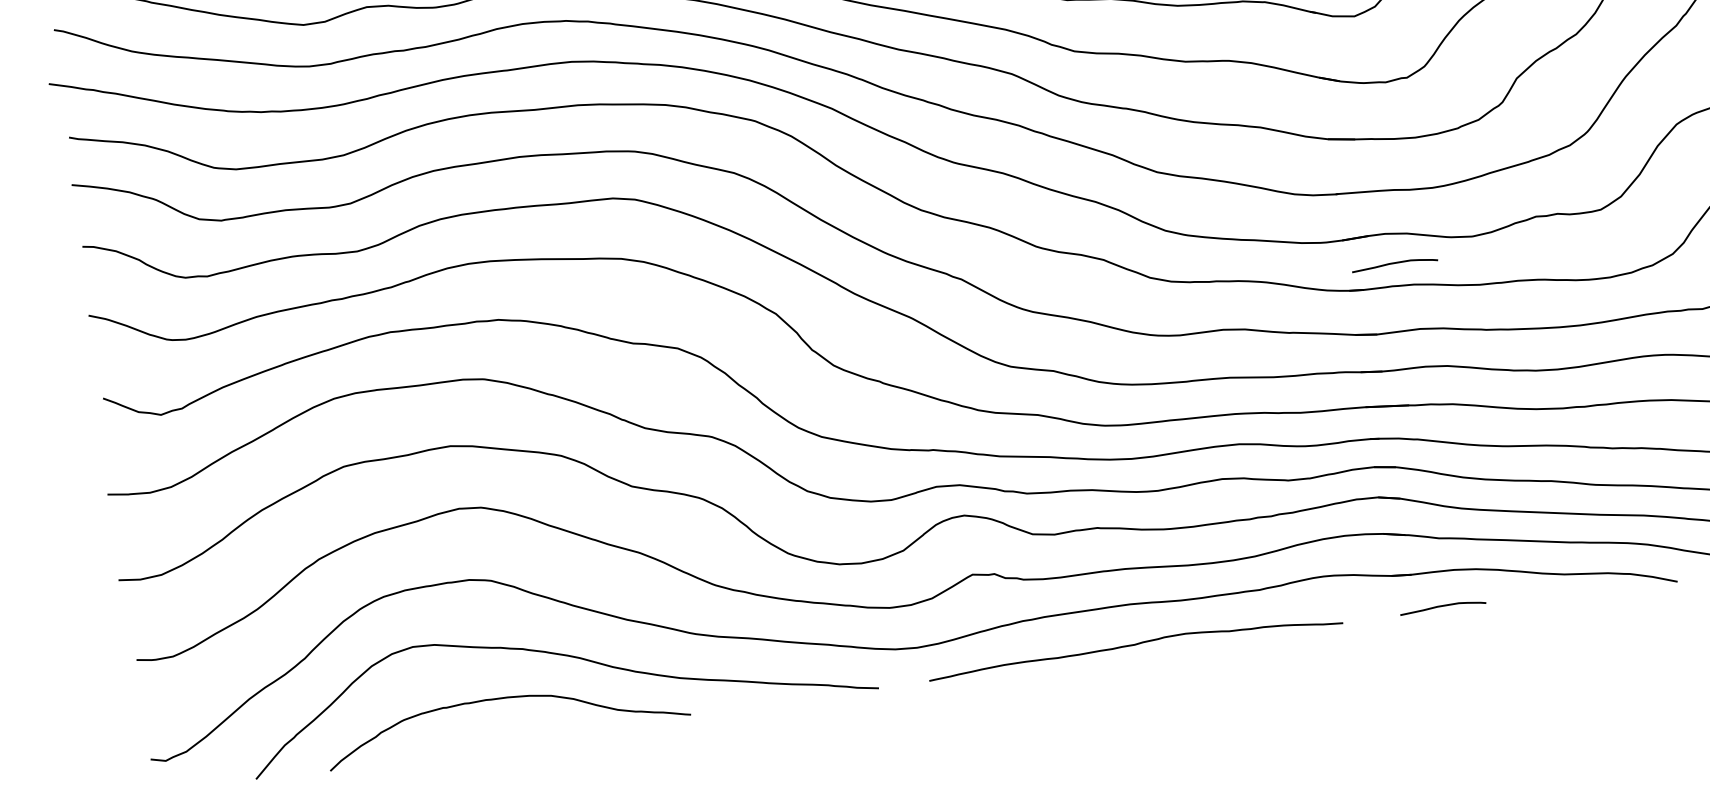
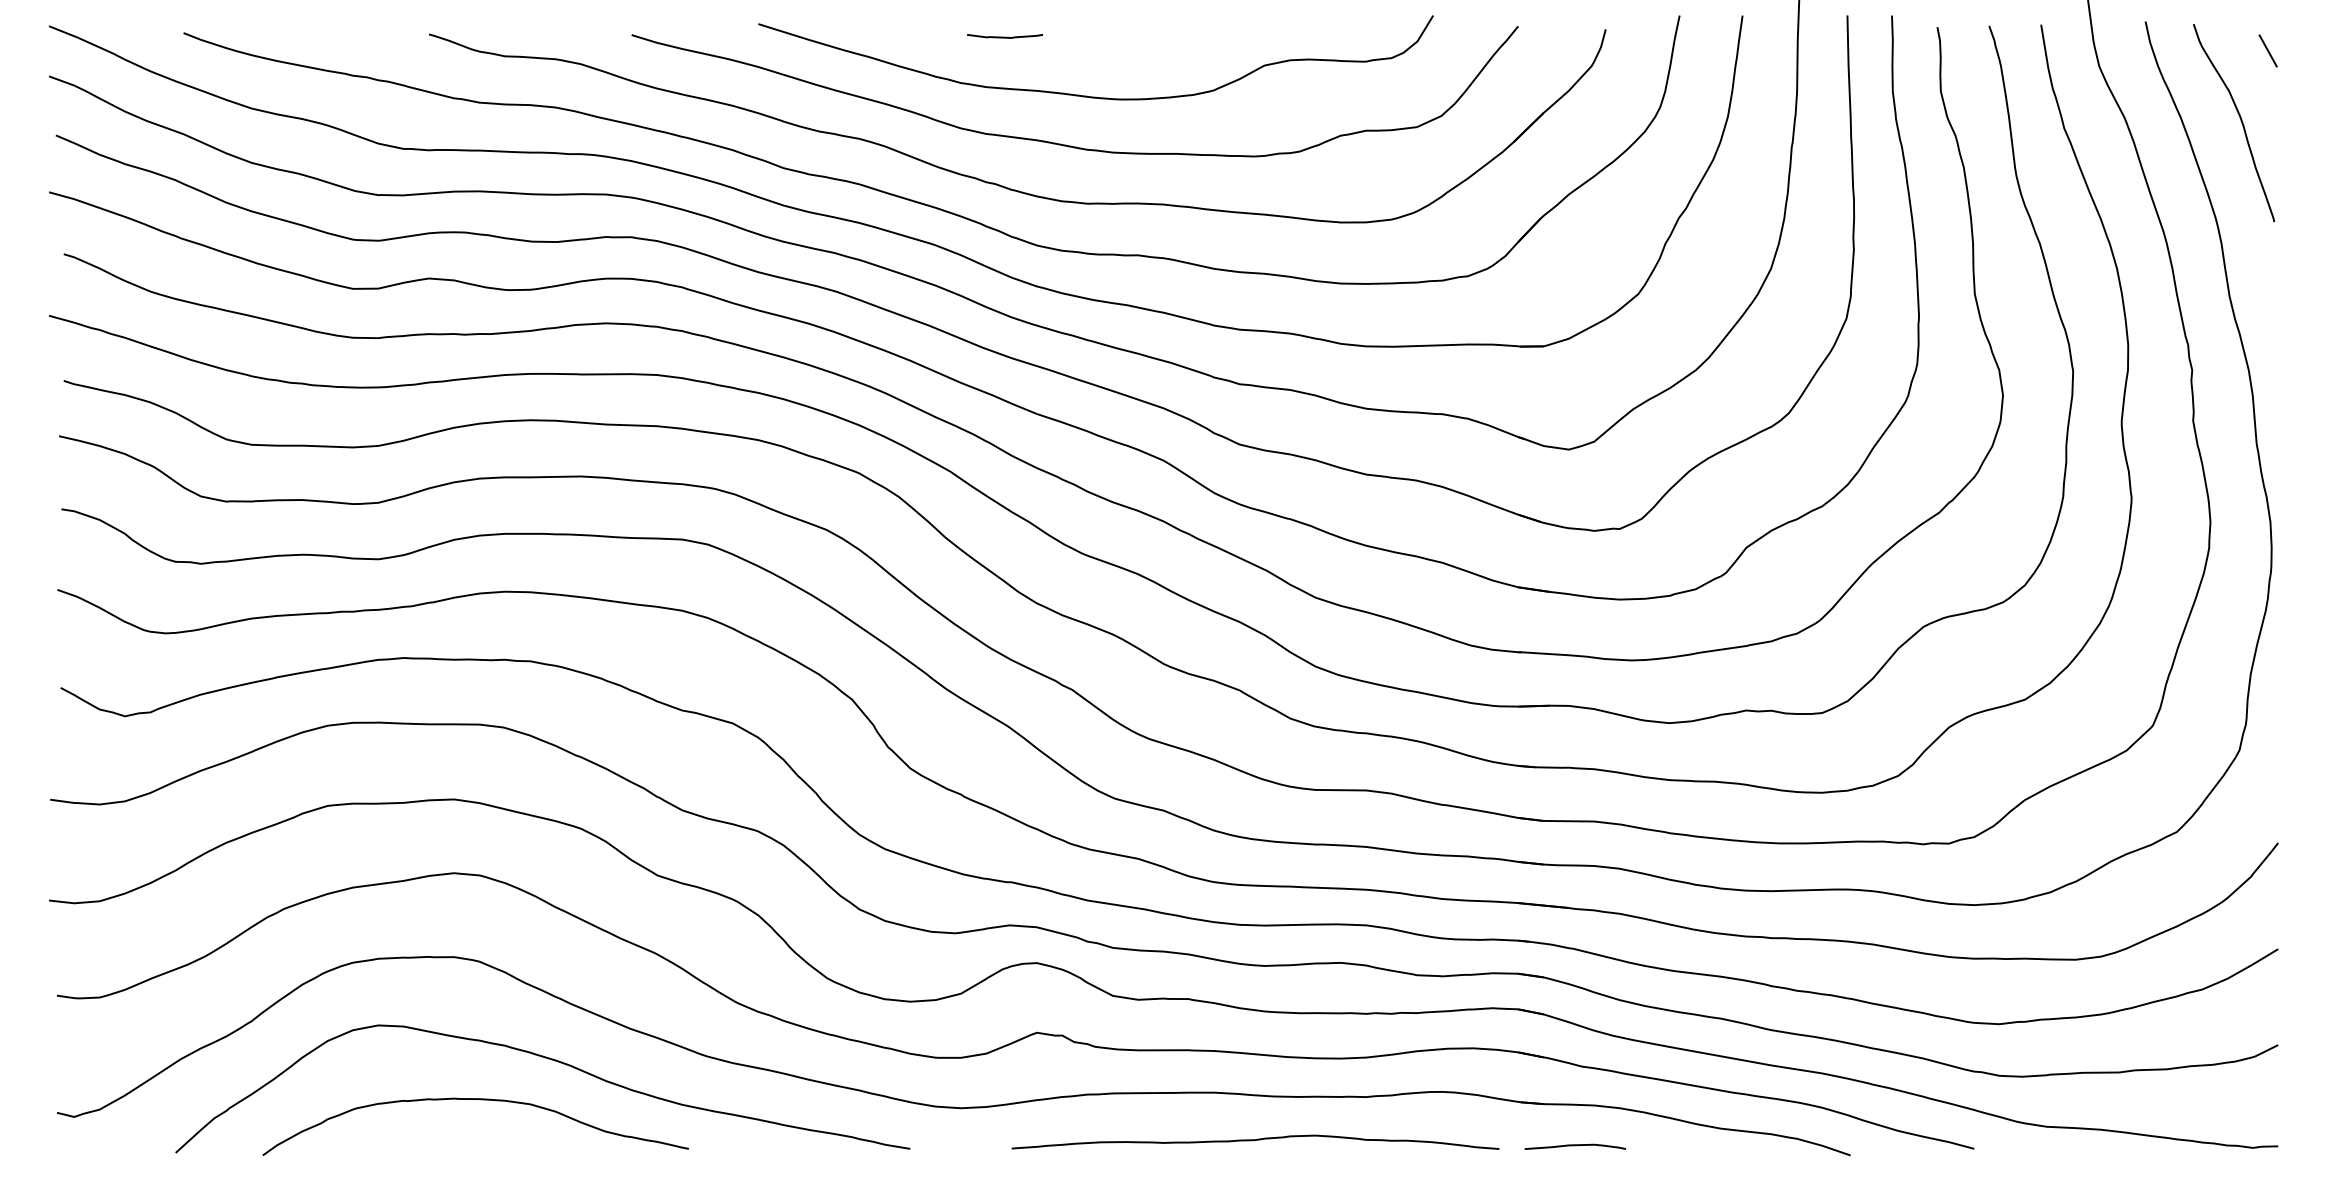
curve: (1394, 264) -> (1575, 742), removed
curve: (1135, 645) -> (1255, 1140), moved

